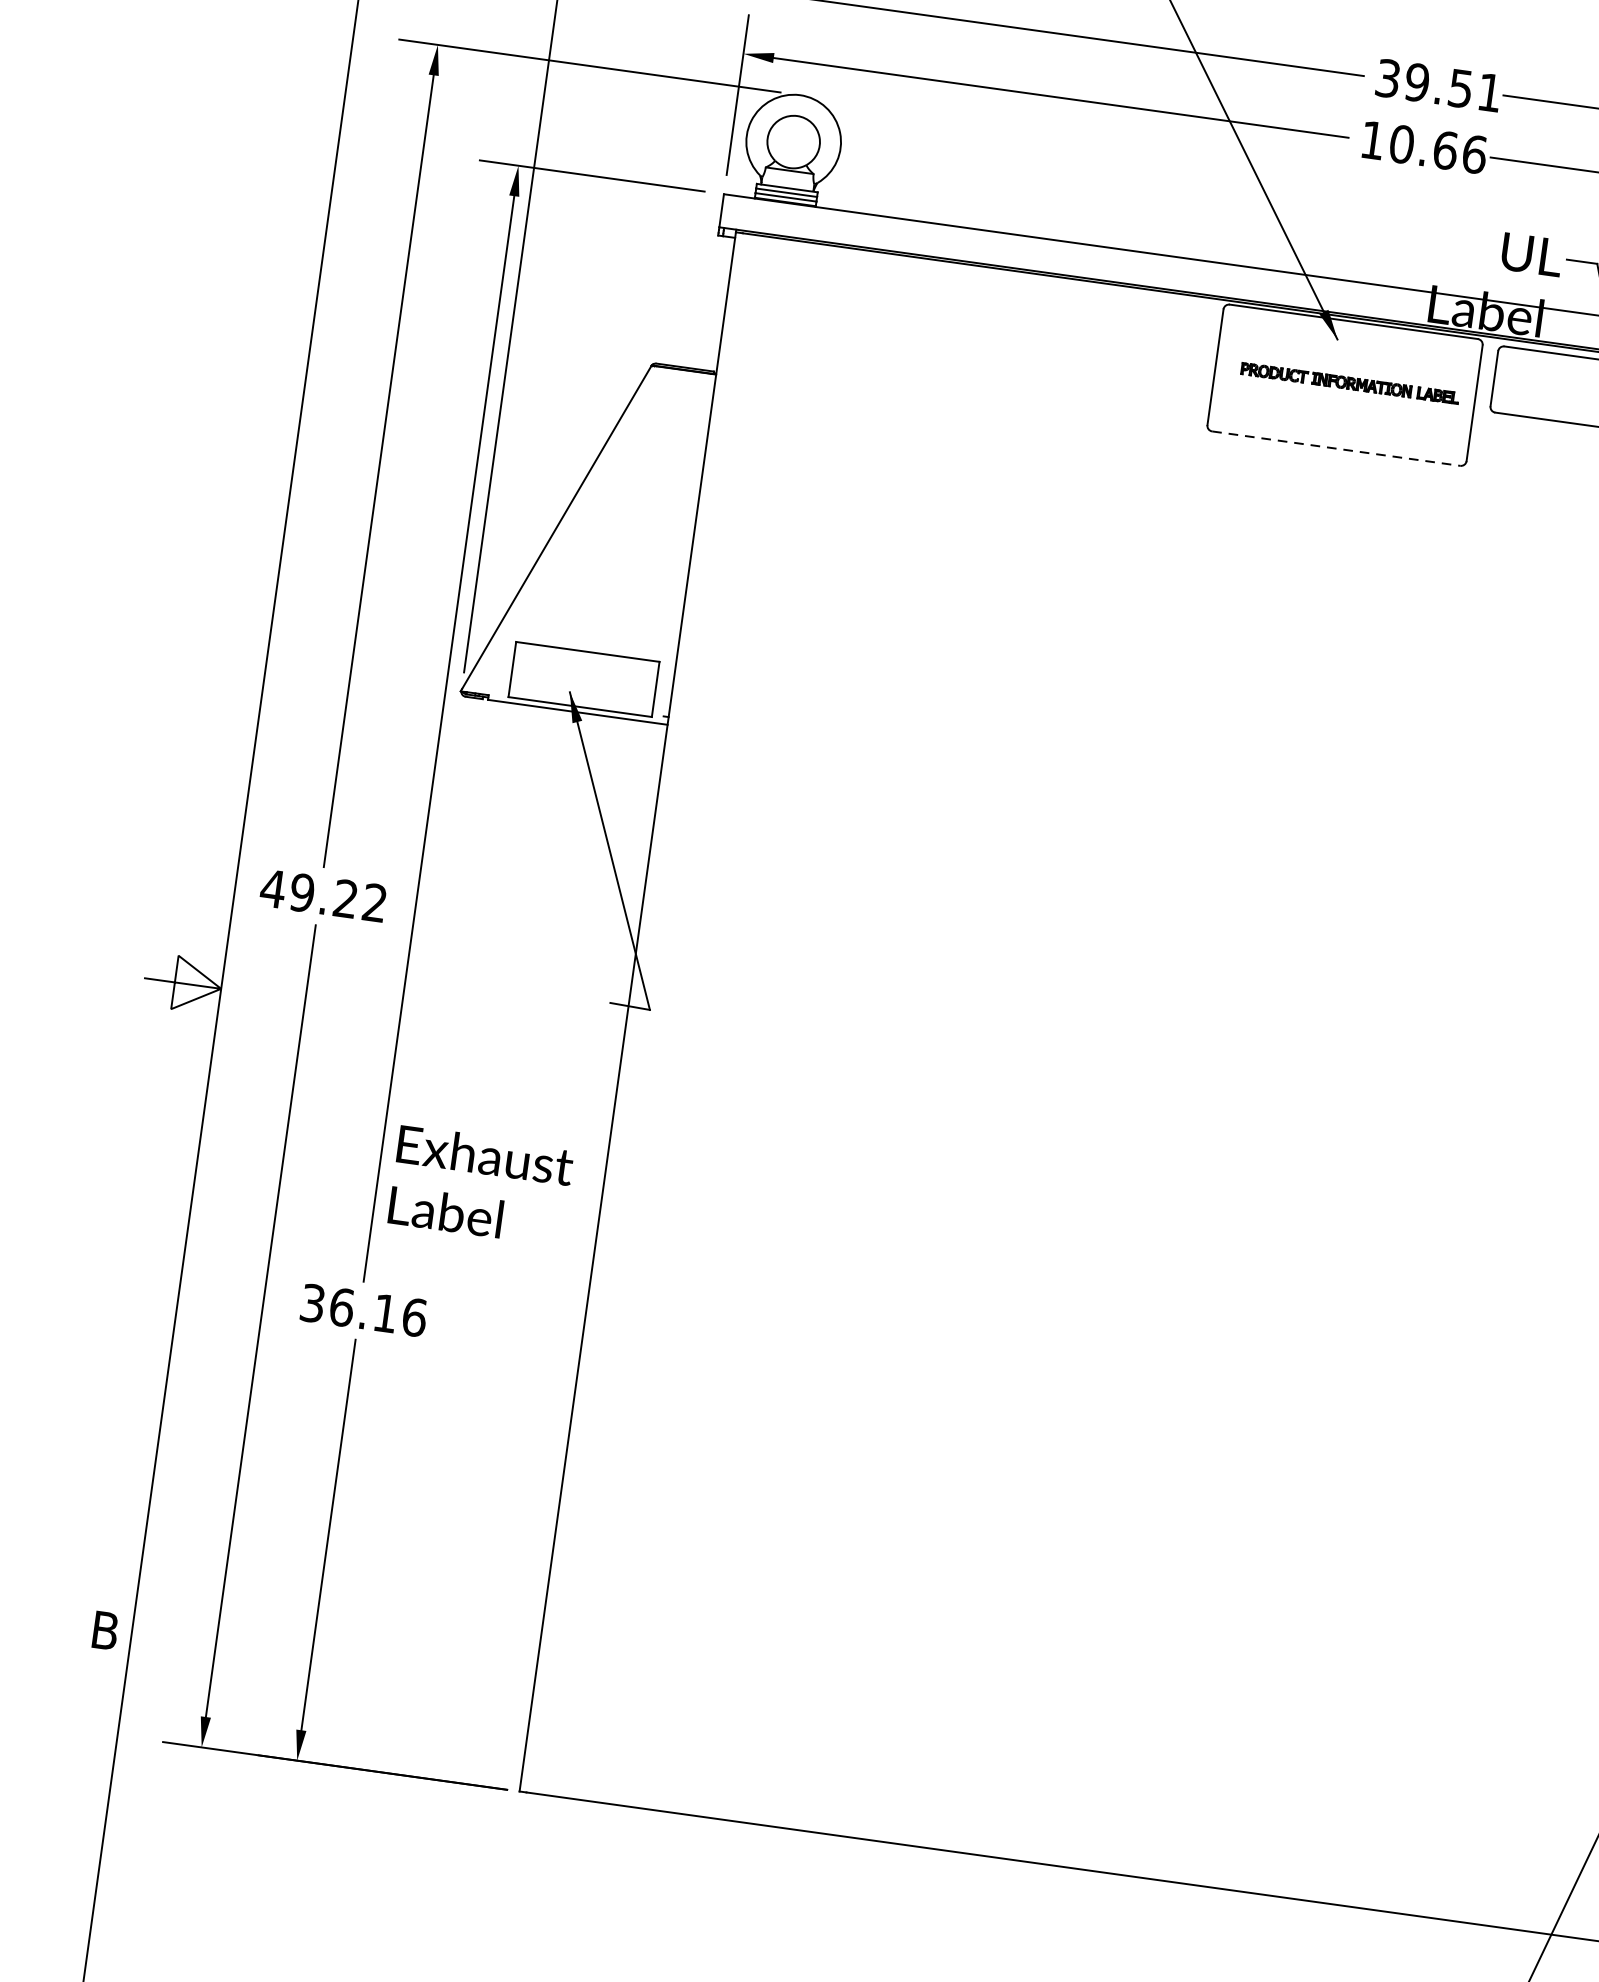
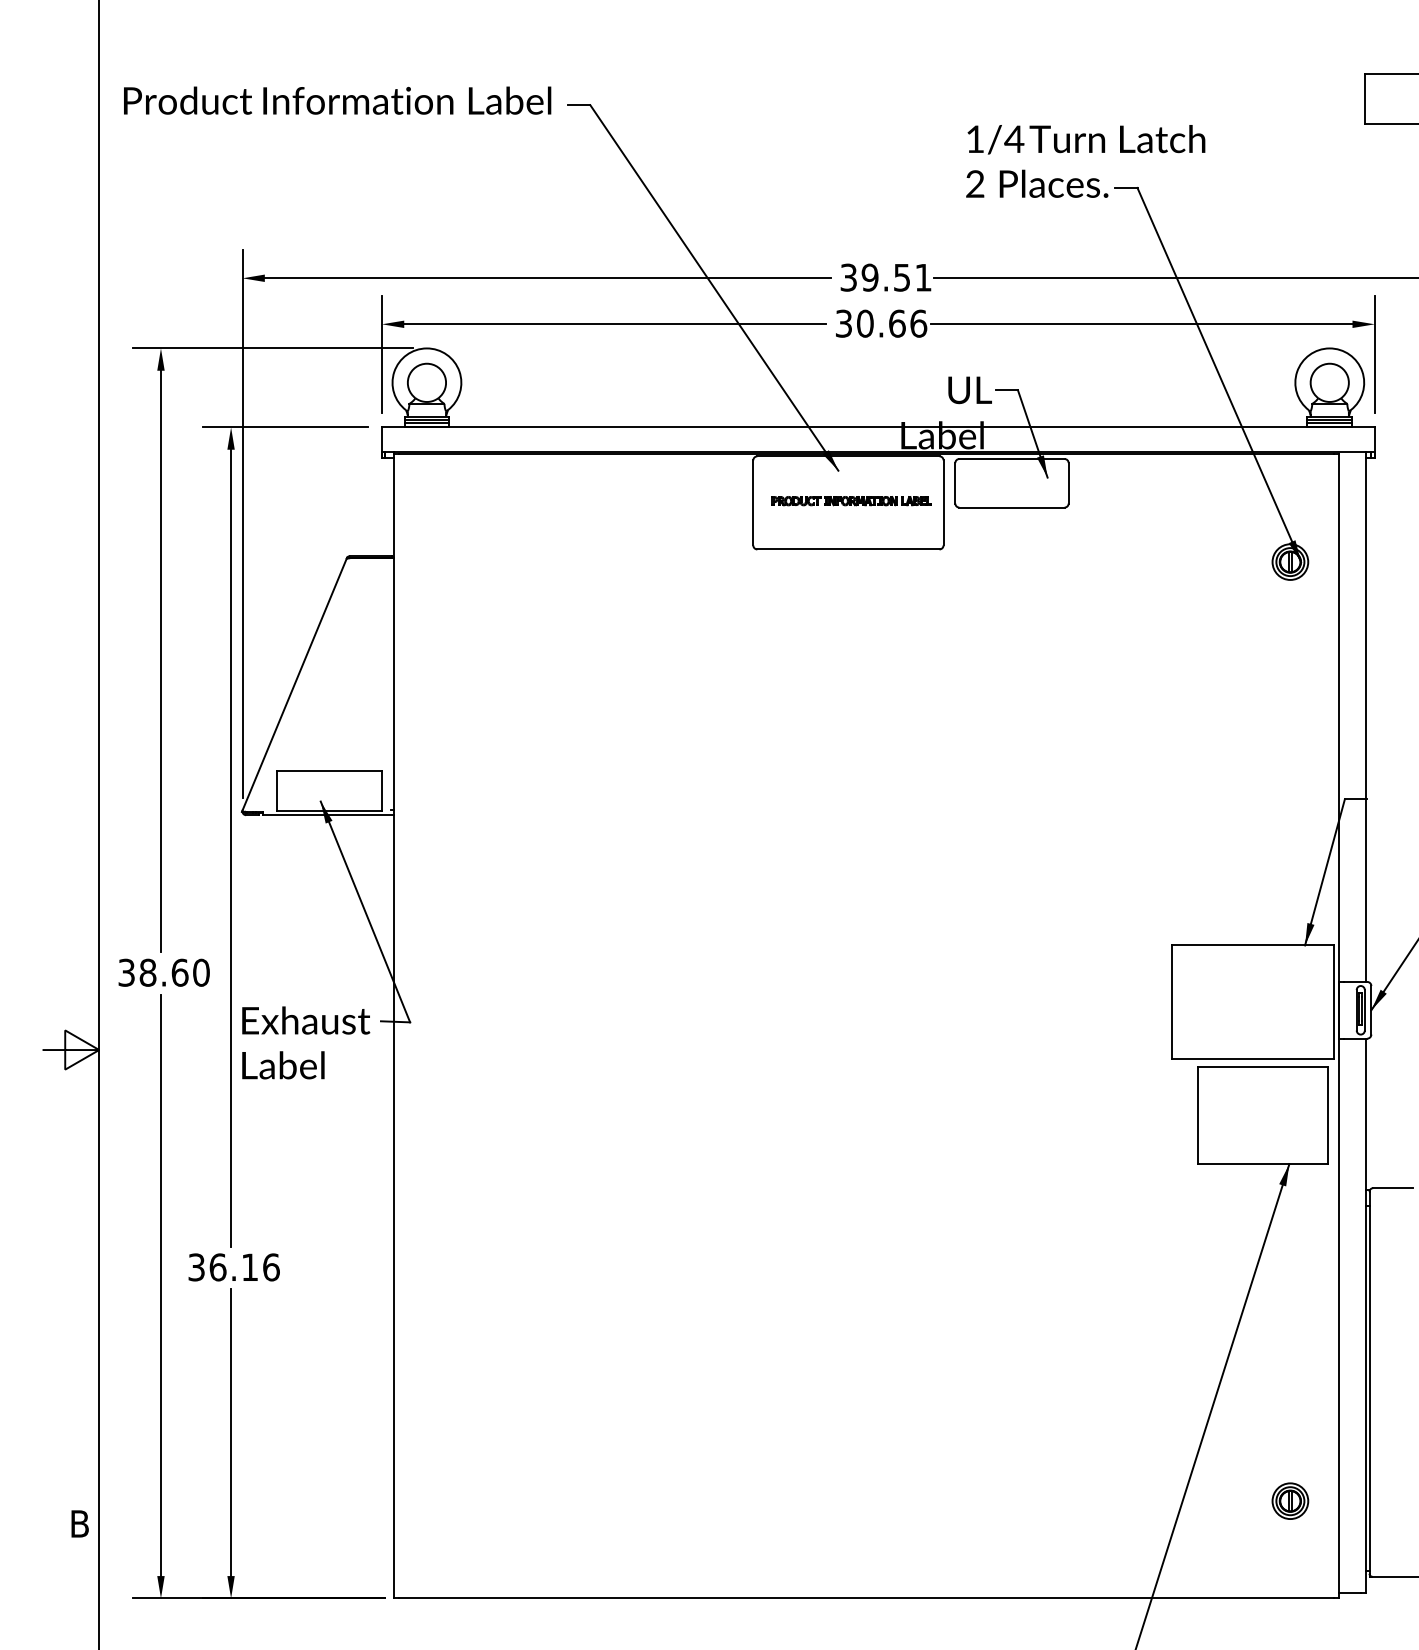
text: (1372, 139) -> (843, 323), 10.66 -> 30.66
line: (1336, 448) -> (848, 549), dashed -> solid
text: (323, 895) -> (163, 972), 49.22 -> 38.60
text: (481, 1185) -> (306, 1042), moved

